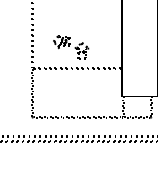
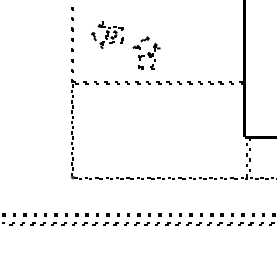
part: (71, 47) -> (126, 46), moved

